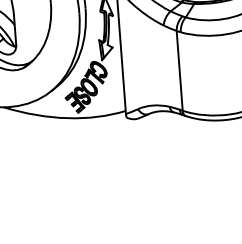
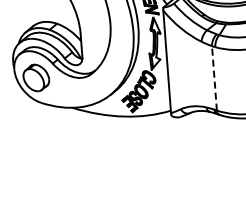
line: (179, 69) -> (214, 77), solid -> dashed

